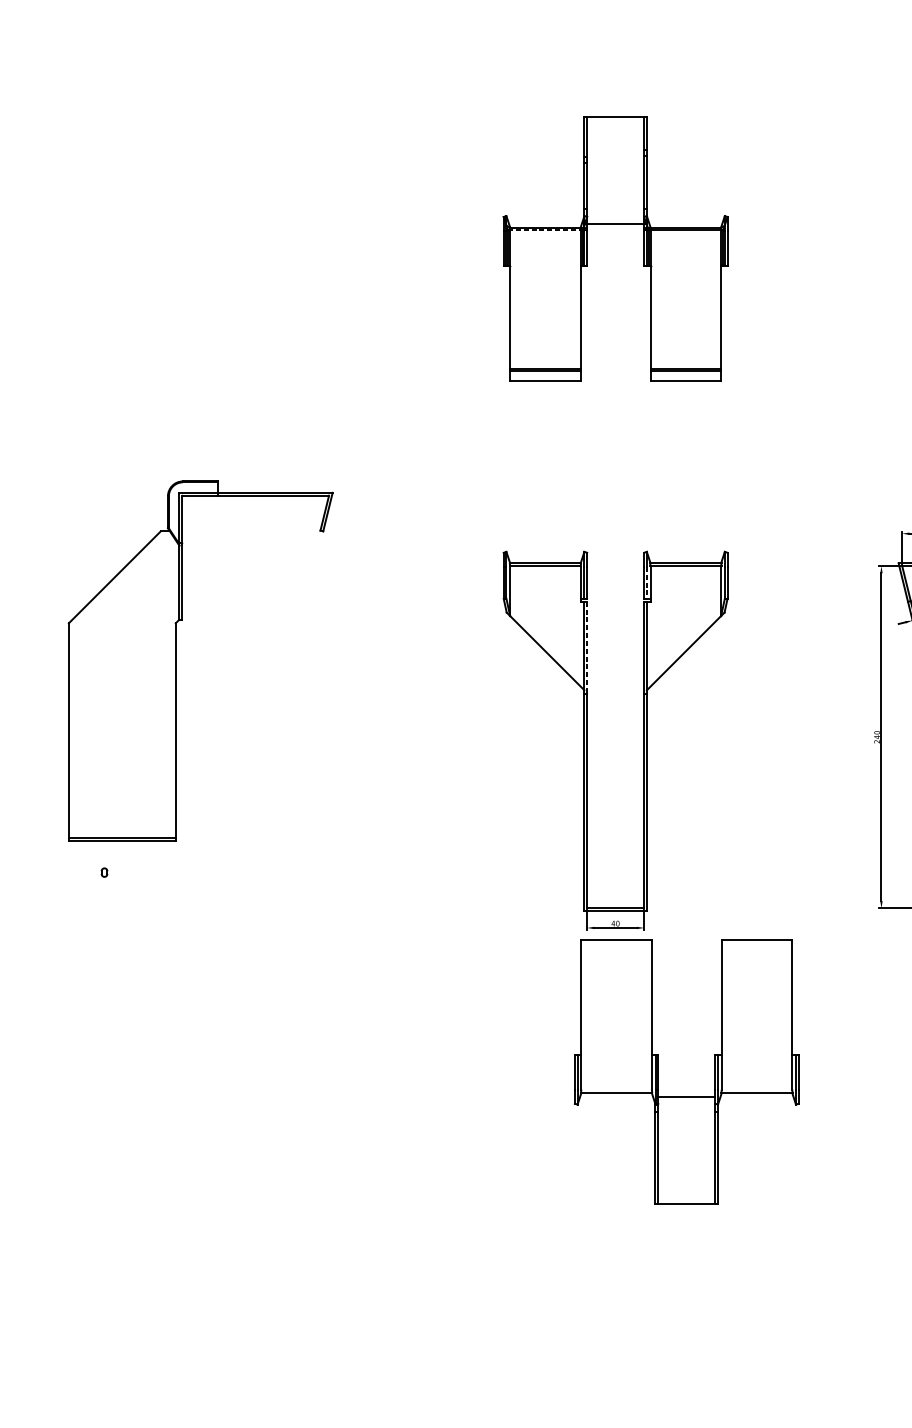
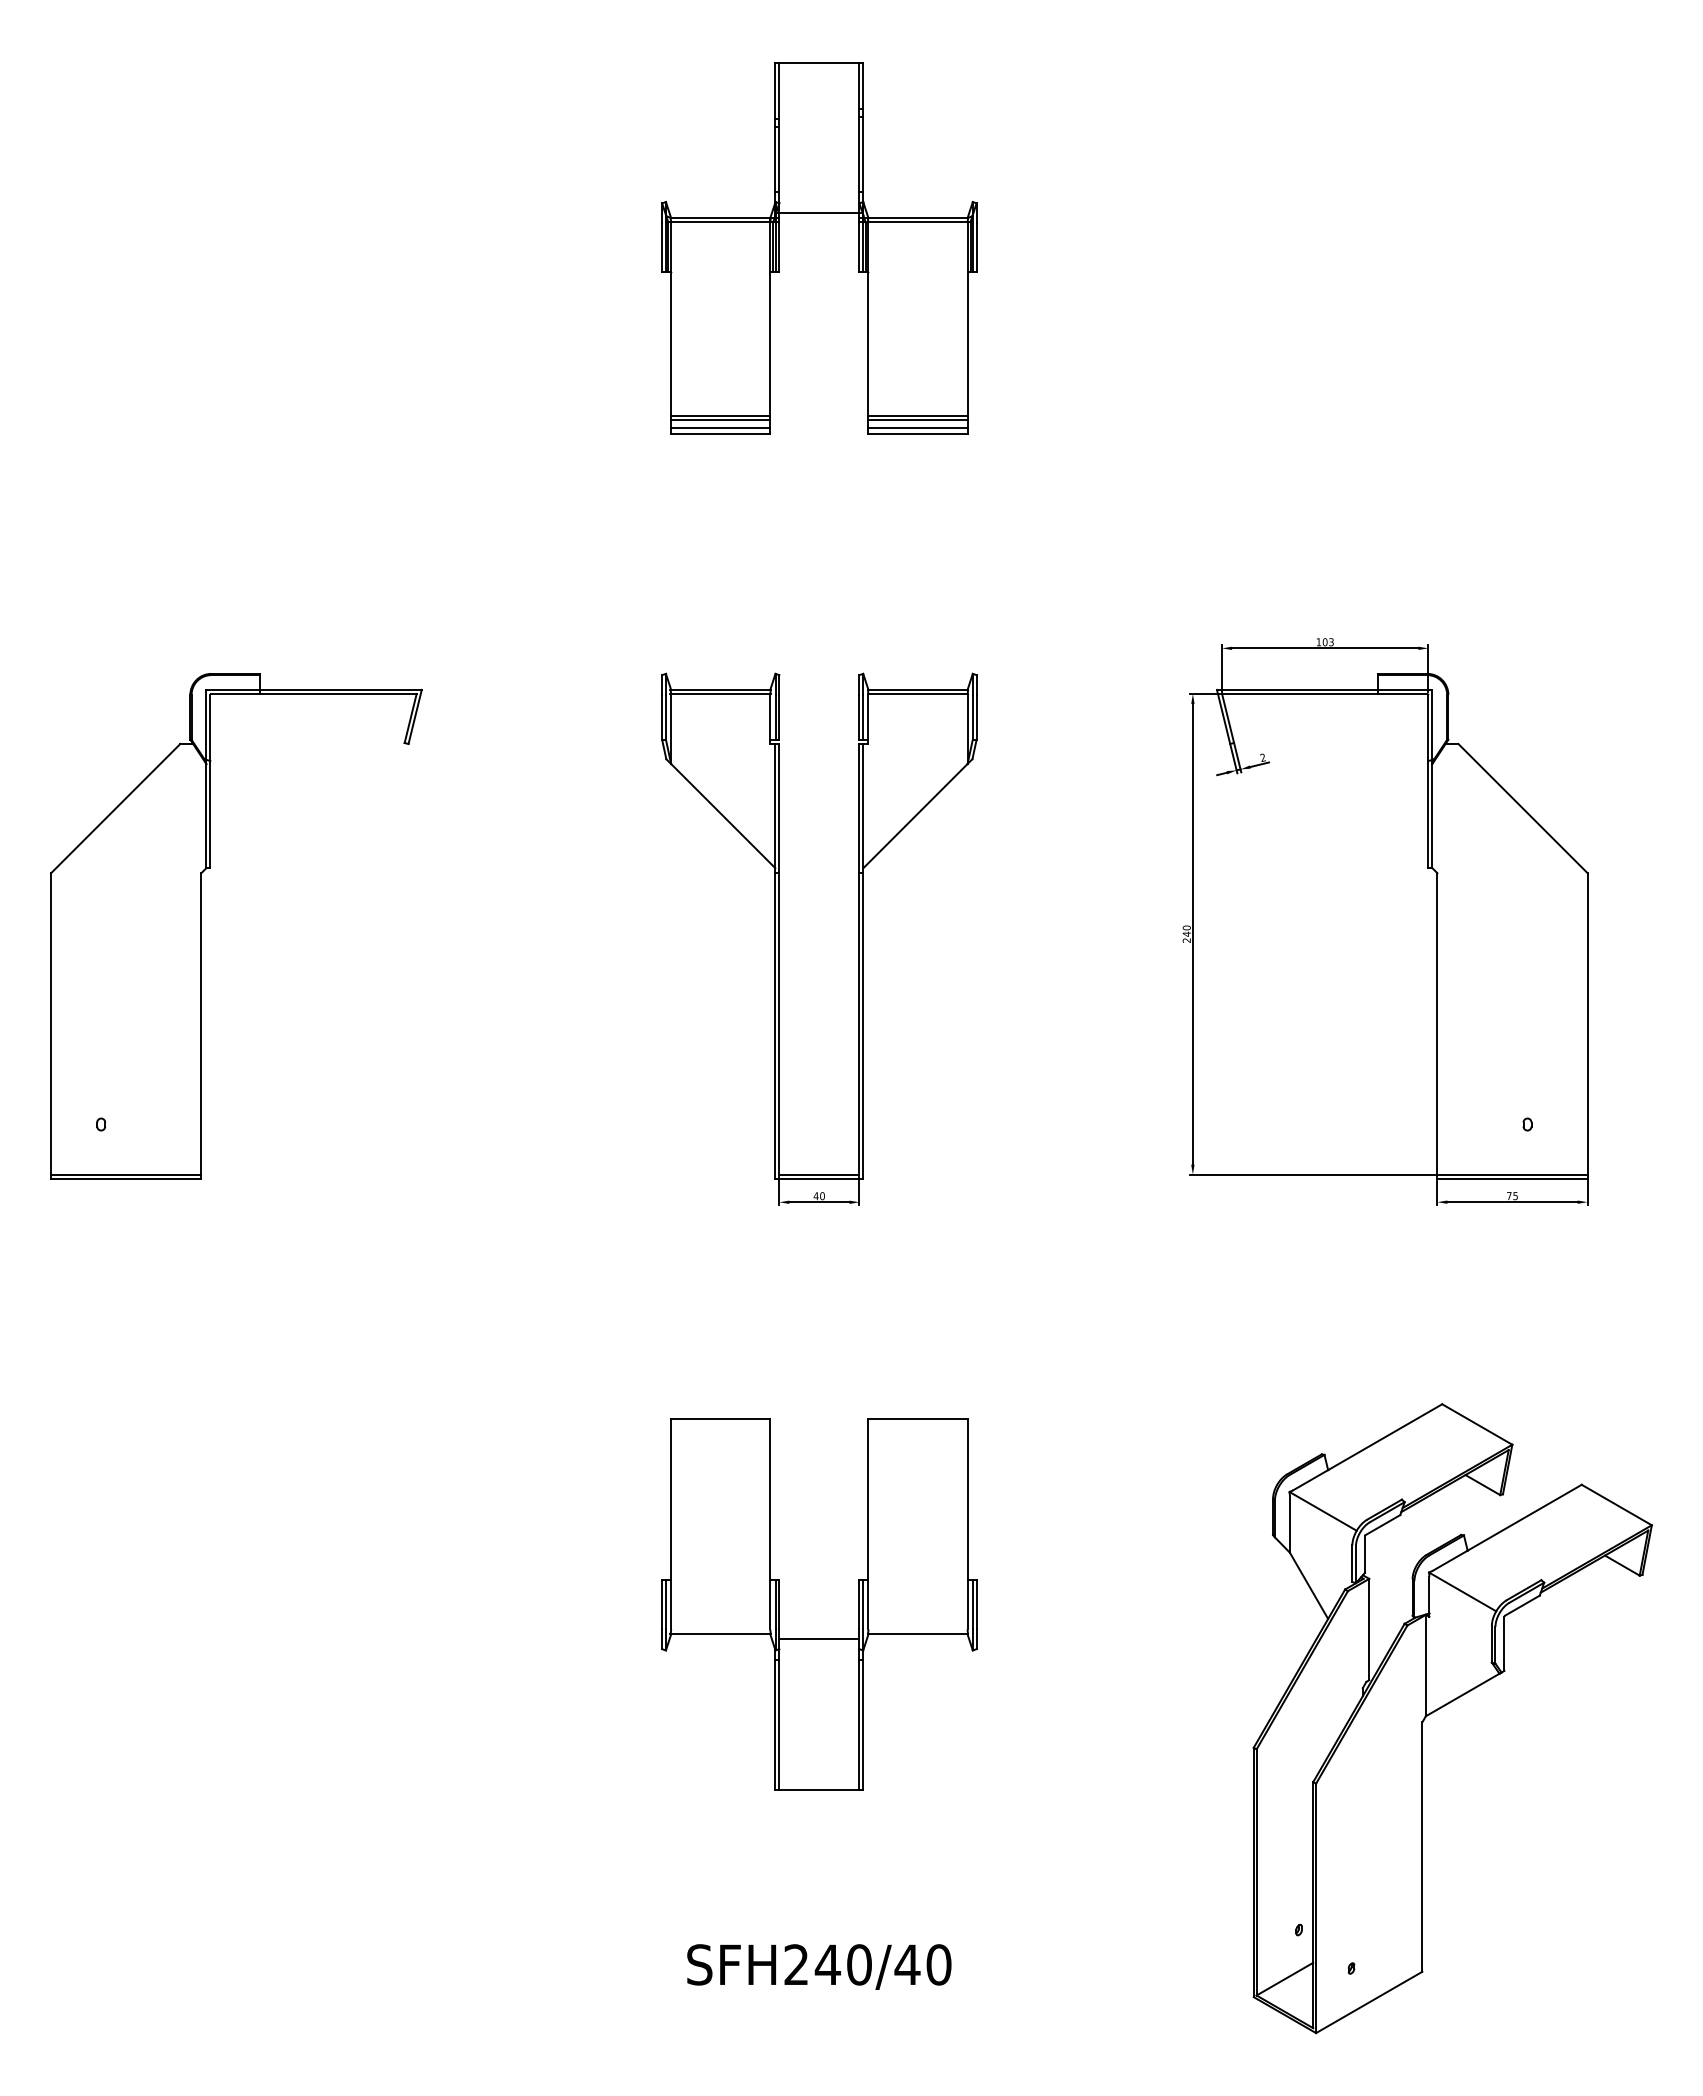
line: (545, 230) -> (721, 222), dashed -> solid
line: (545, 377) -> (720, 428), added
line: (685, 377) -> (917, 428), added
line: (647, 582) -> (863, 717), dashed -> solid
line: (587, 647) -> (779, 808), dashed -> solid
part: (175, 661) -> (201, 926), moved
part: (686, 1096) -> (819, 1638), moved

